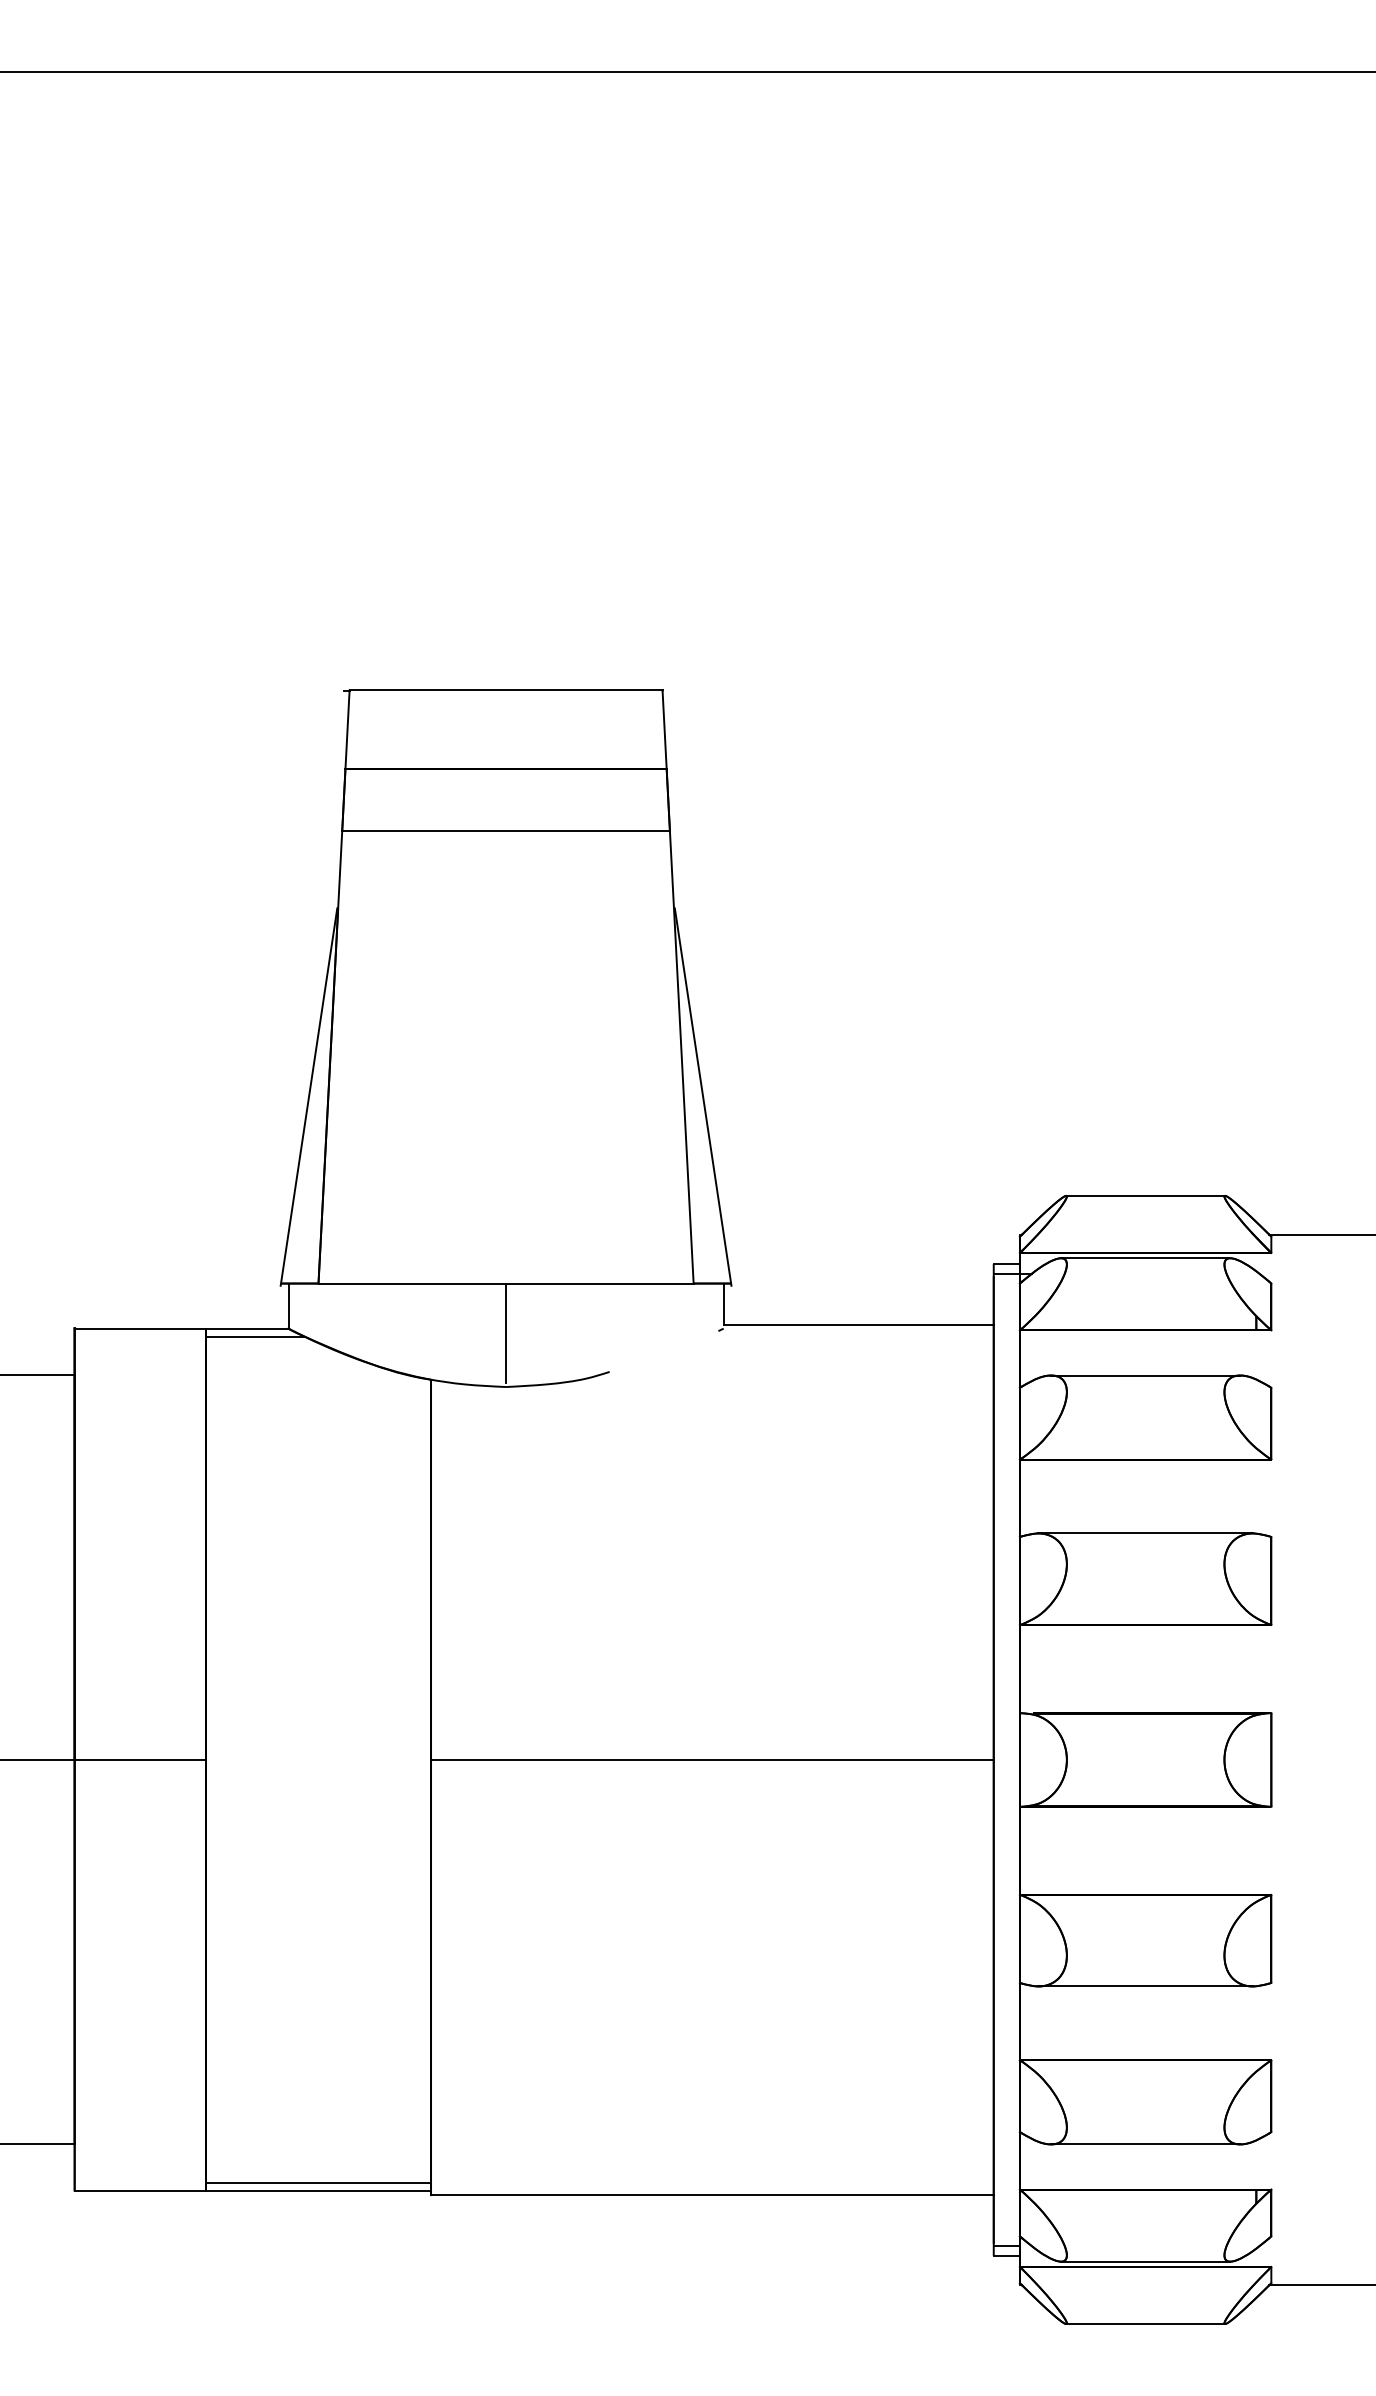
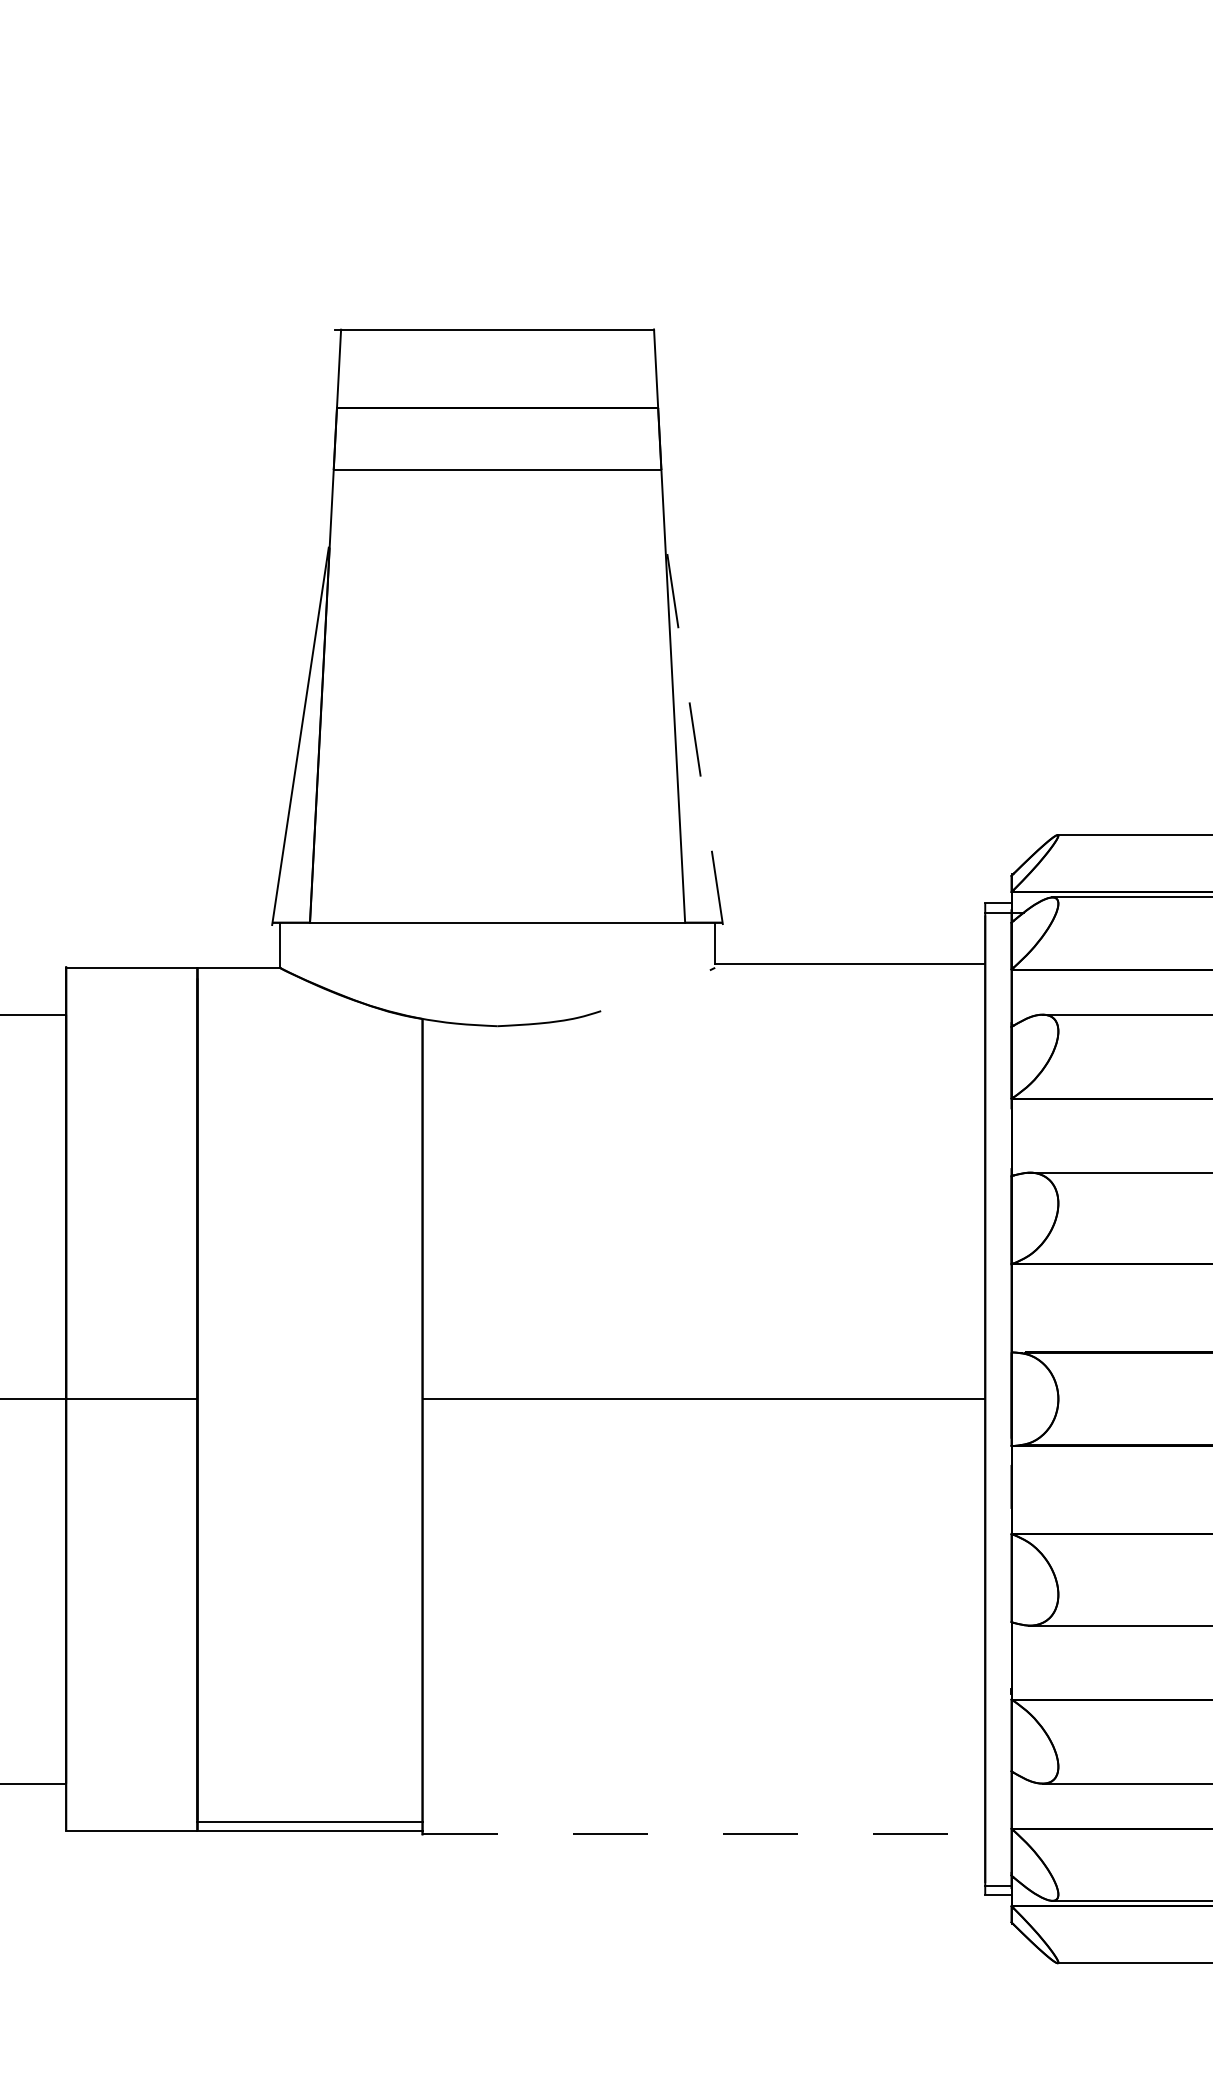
line: (703, 1097) -> (695, 736), solid -> dashed
line: (506, 1333) -> (498, 972), removed
line: (255, 1336) -> (247, 975), removed
line: (712, 2195) -> (704, 1834), solid -> dashed

